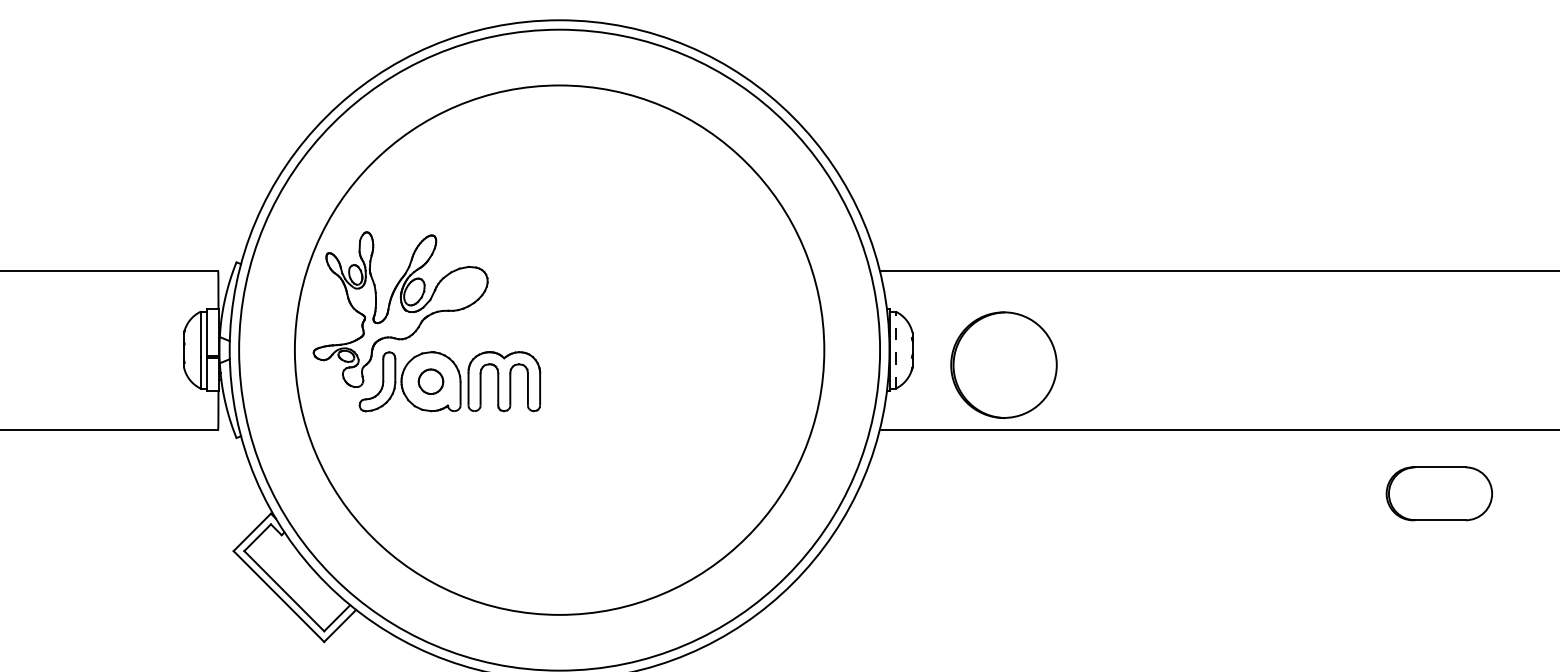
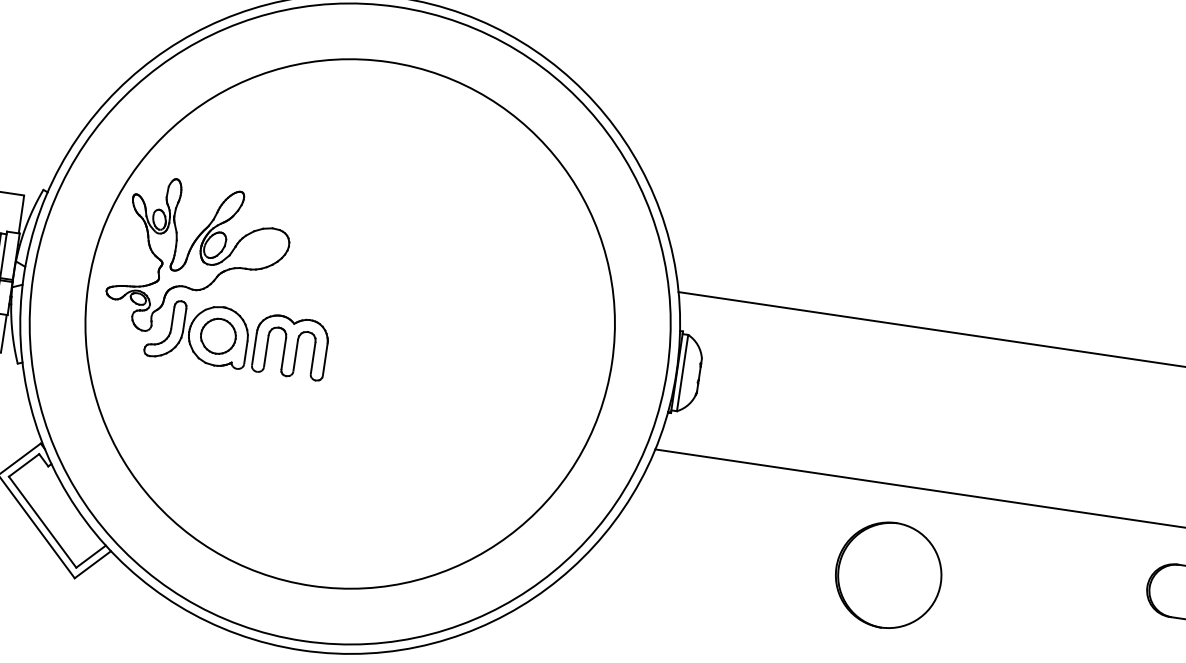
line: (895, 350) -> (682, 373), dashed -> solid
part: (1003, 365) -> (888, 575), moved
part: (430, 381) -> (217, 336), size x1.43

